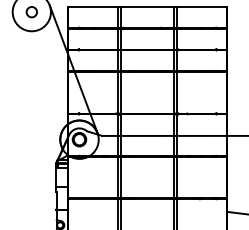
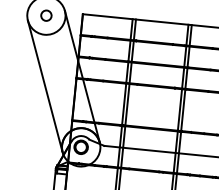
line: (37, 81) -> (45, 85), added

